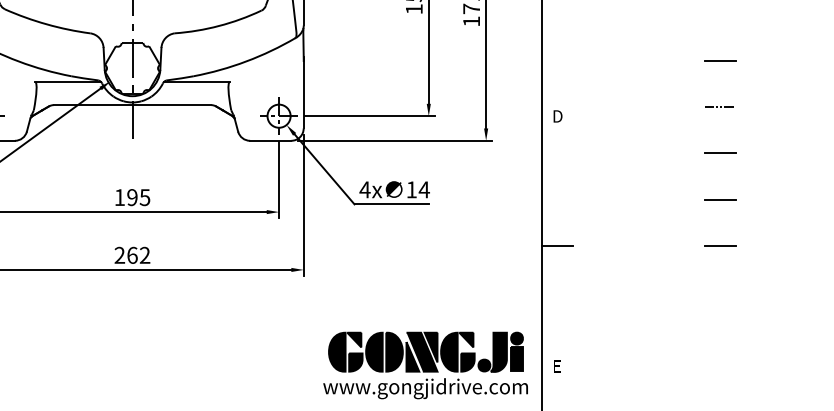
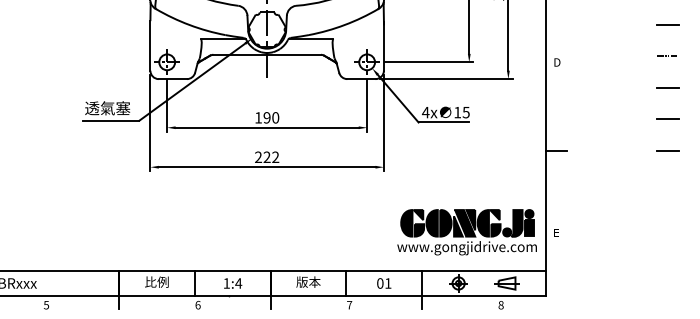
text: (424, 189) -> (466, 112), 14 -> 15
text: (144, 197) -> (275, 117), 195 -> 190
text: (131, 255) -> (266, 157), 262 -> 222

